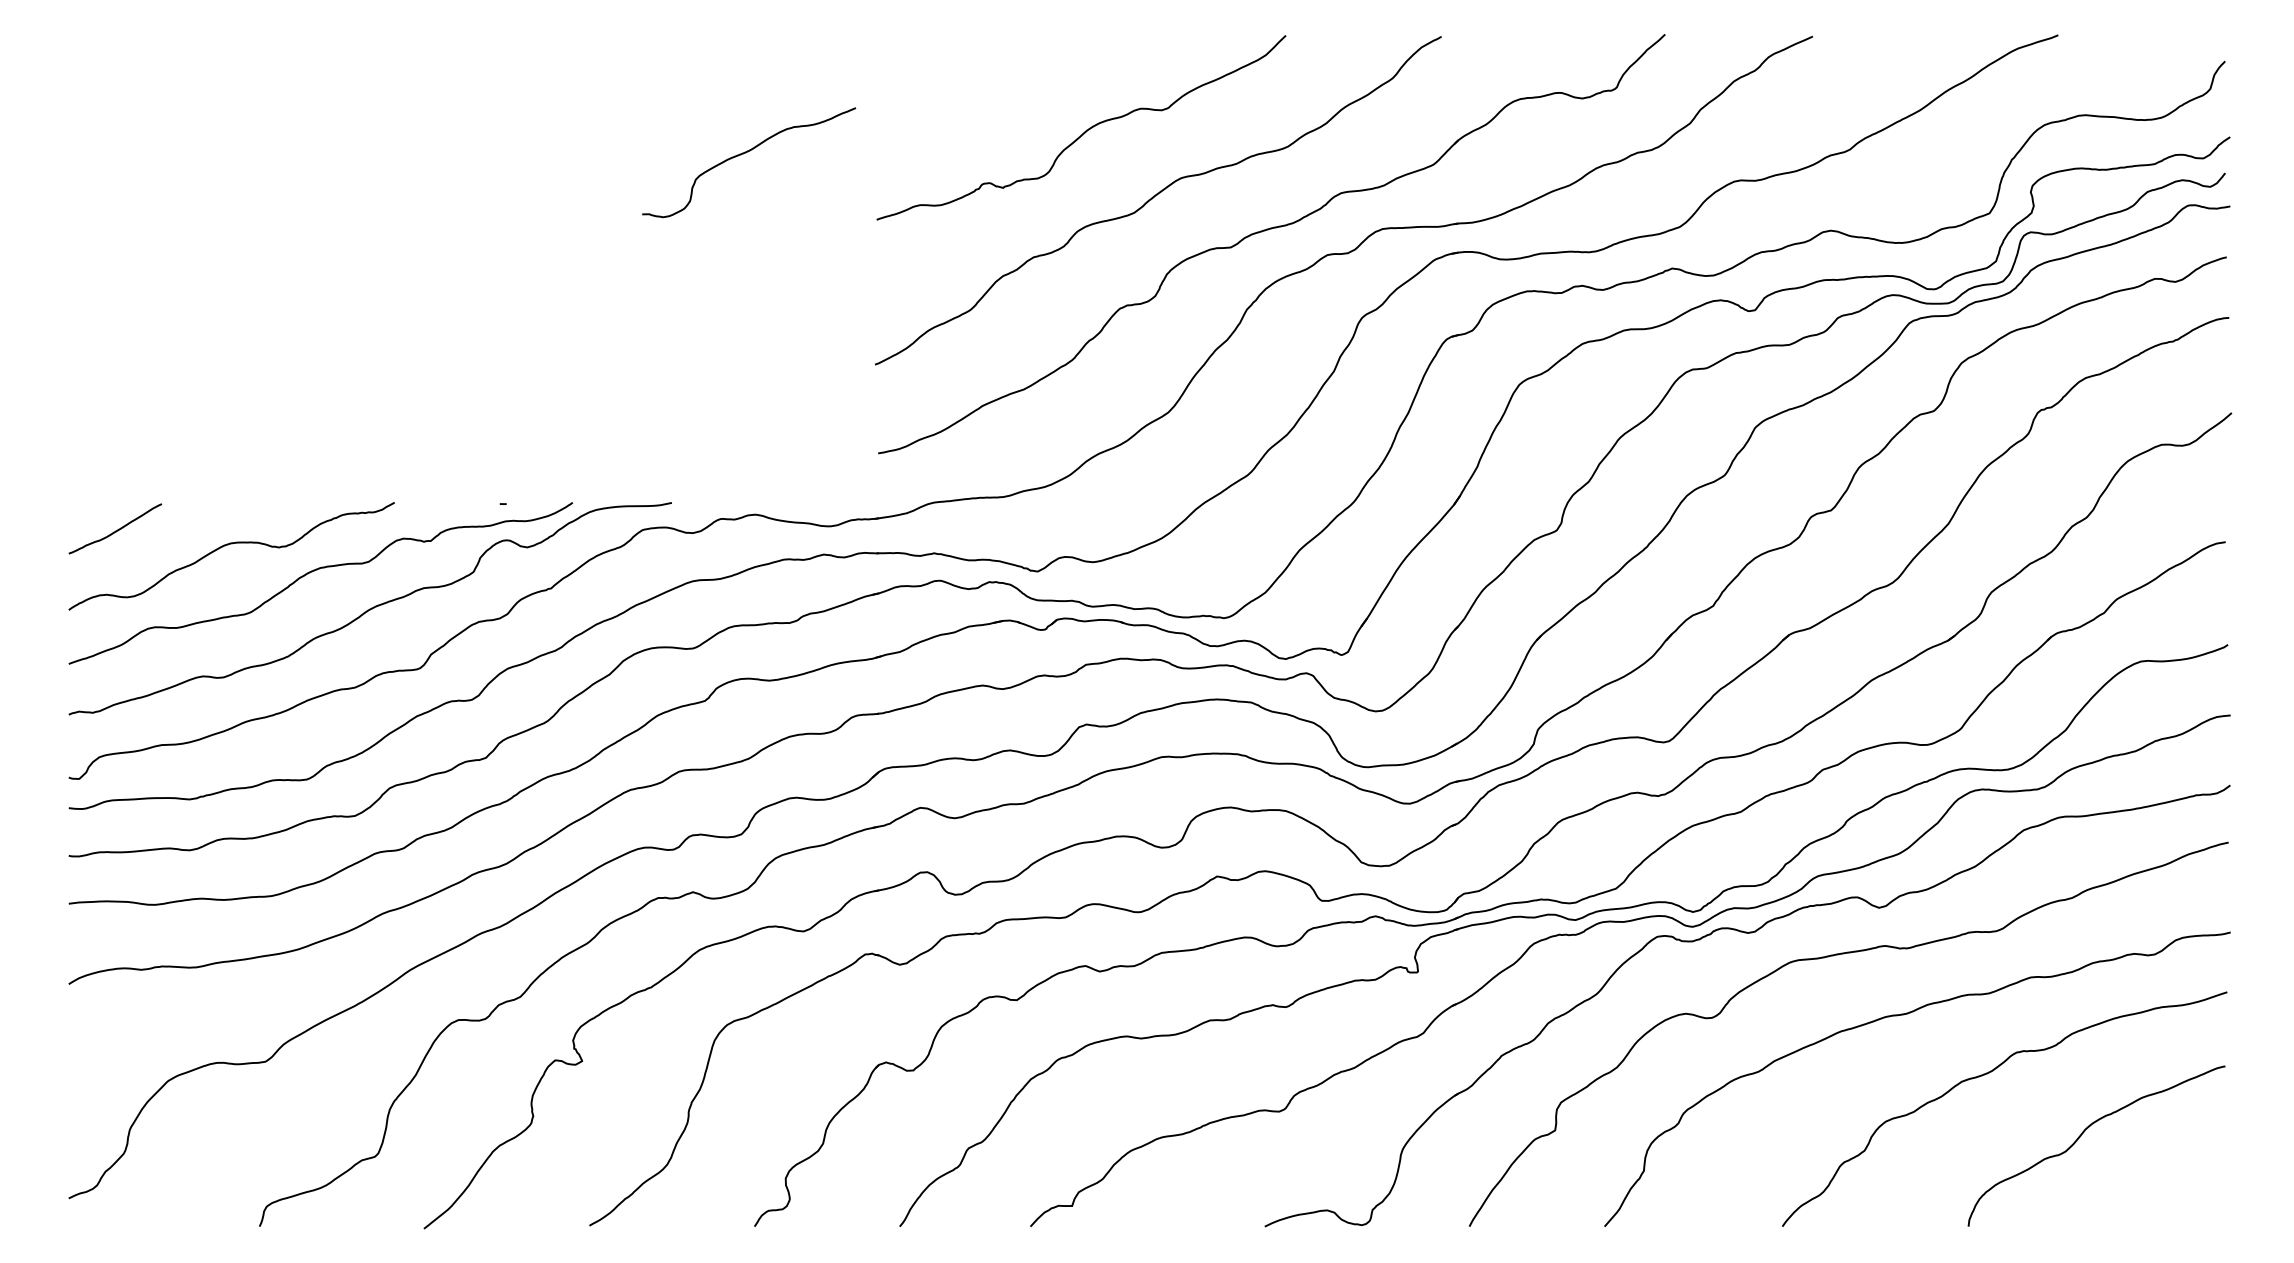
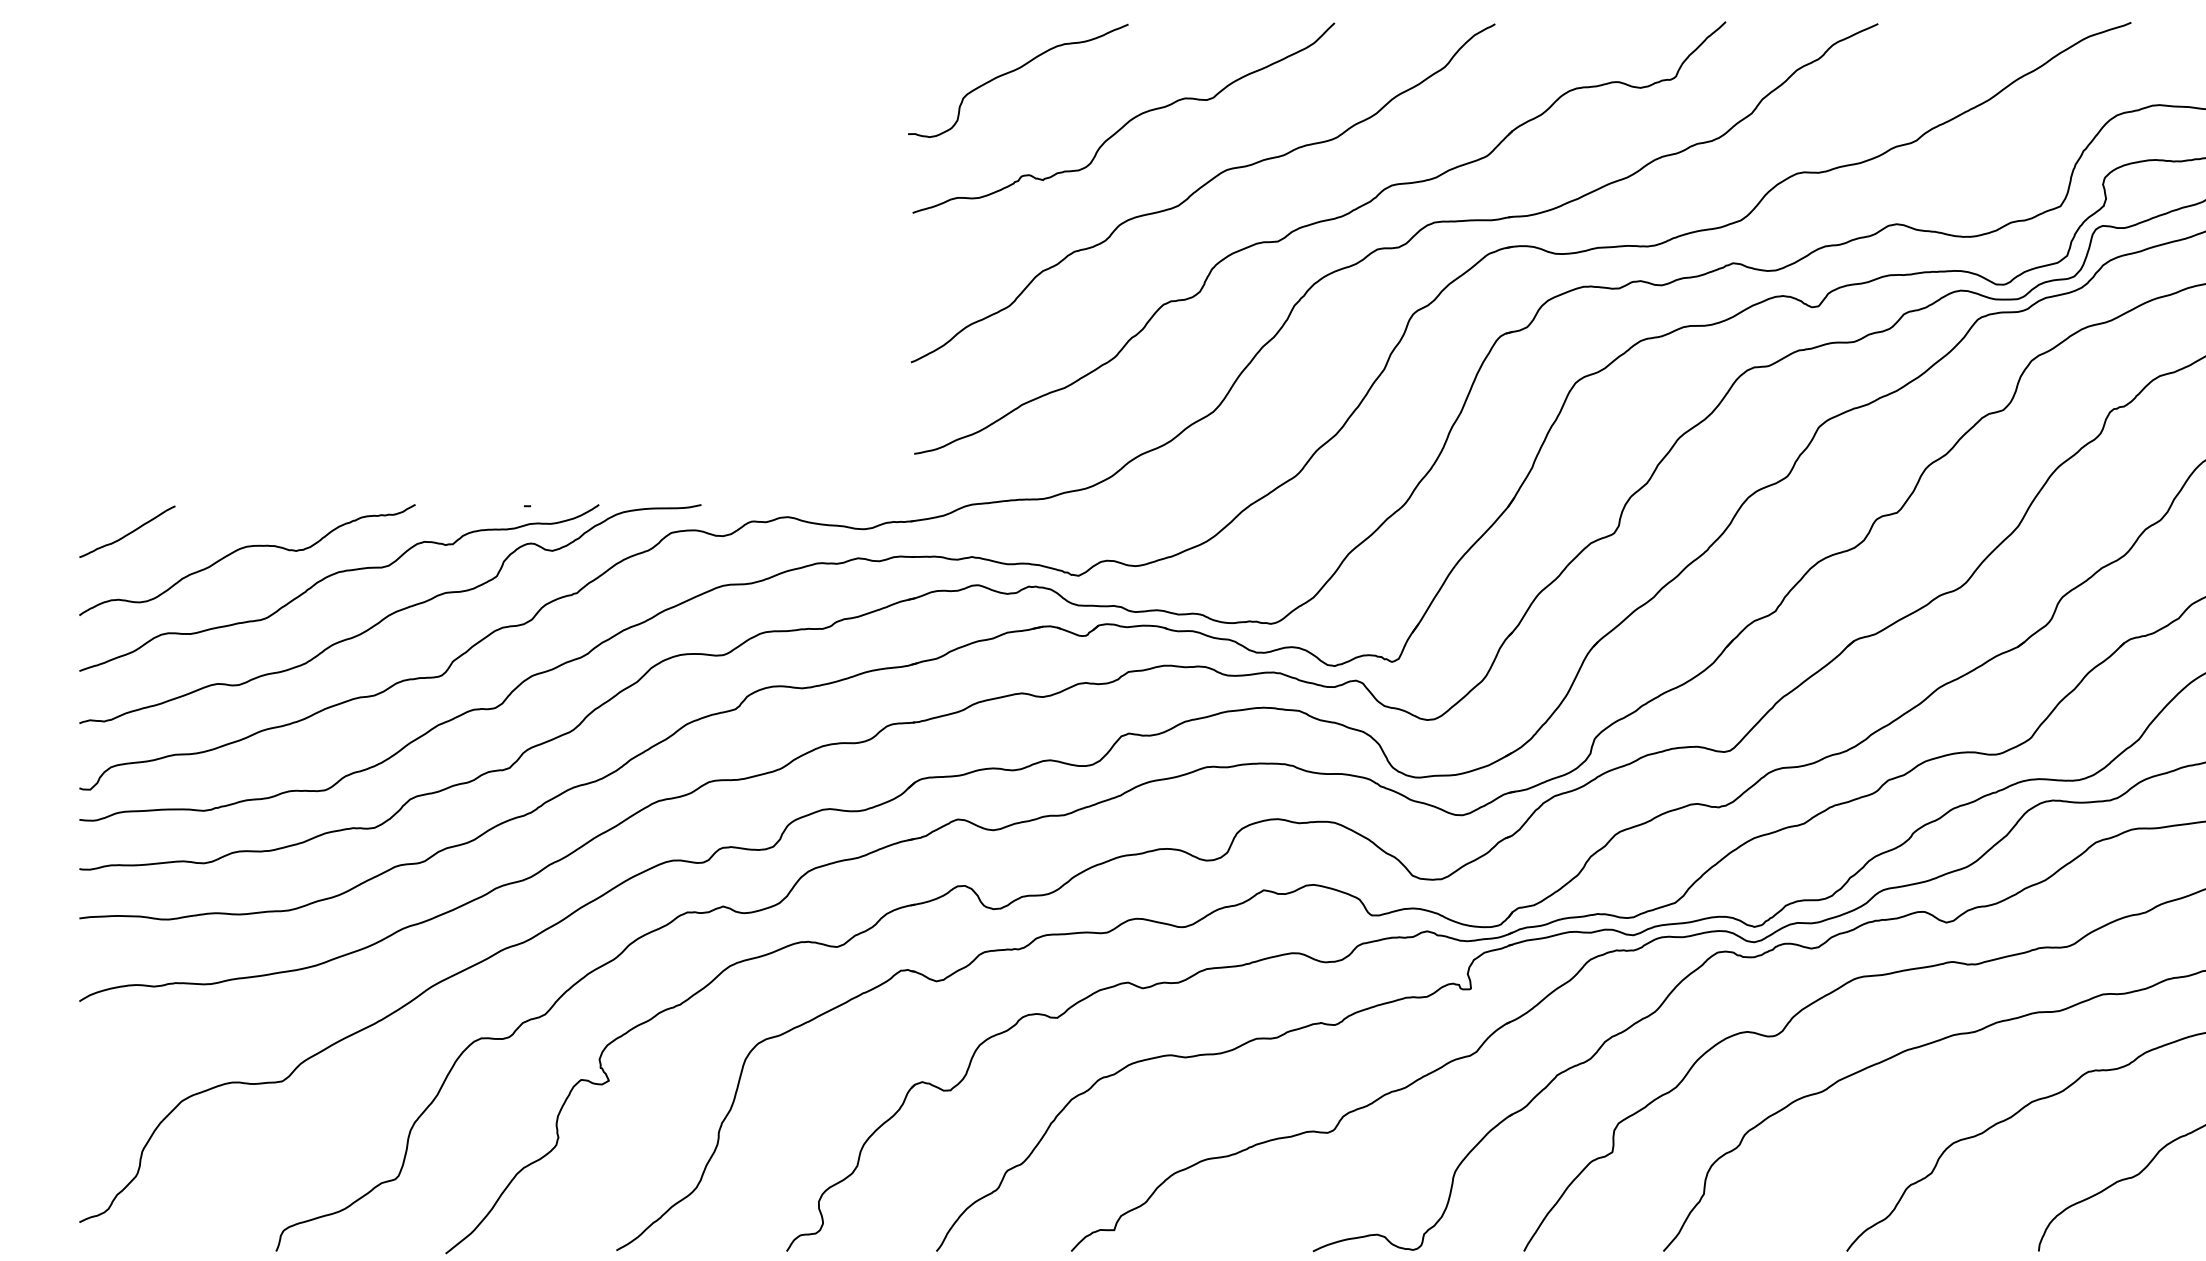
curve: (746, 153) -> (1015, 71), moved

